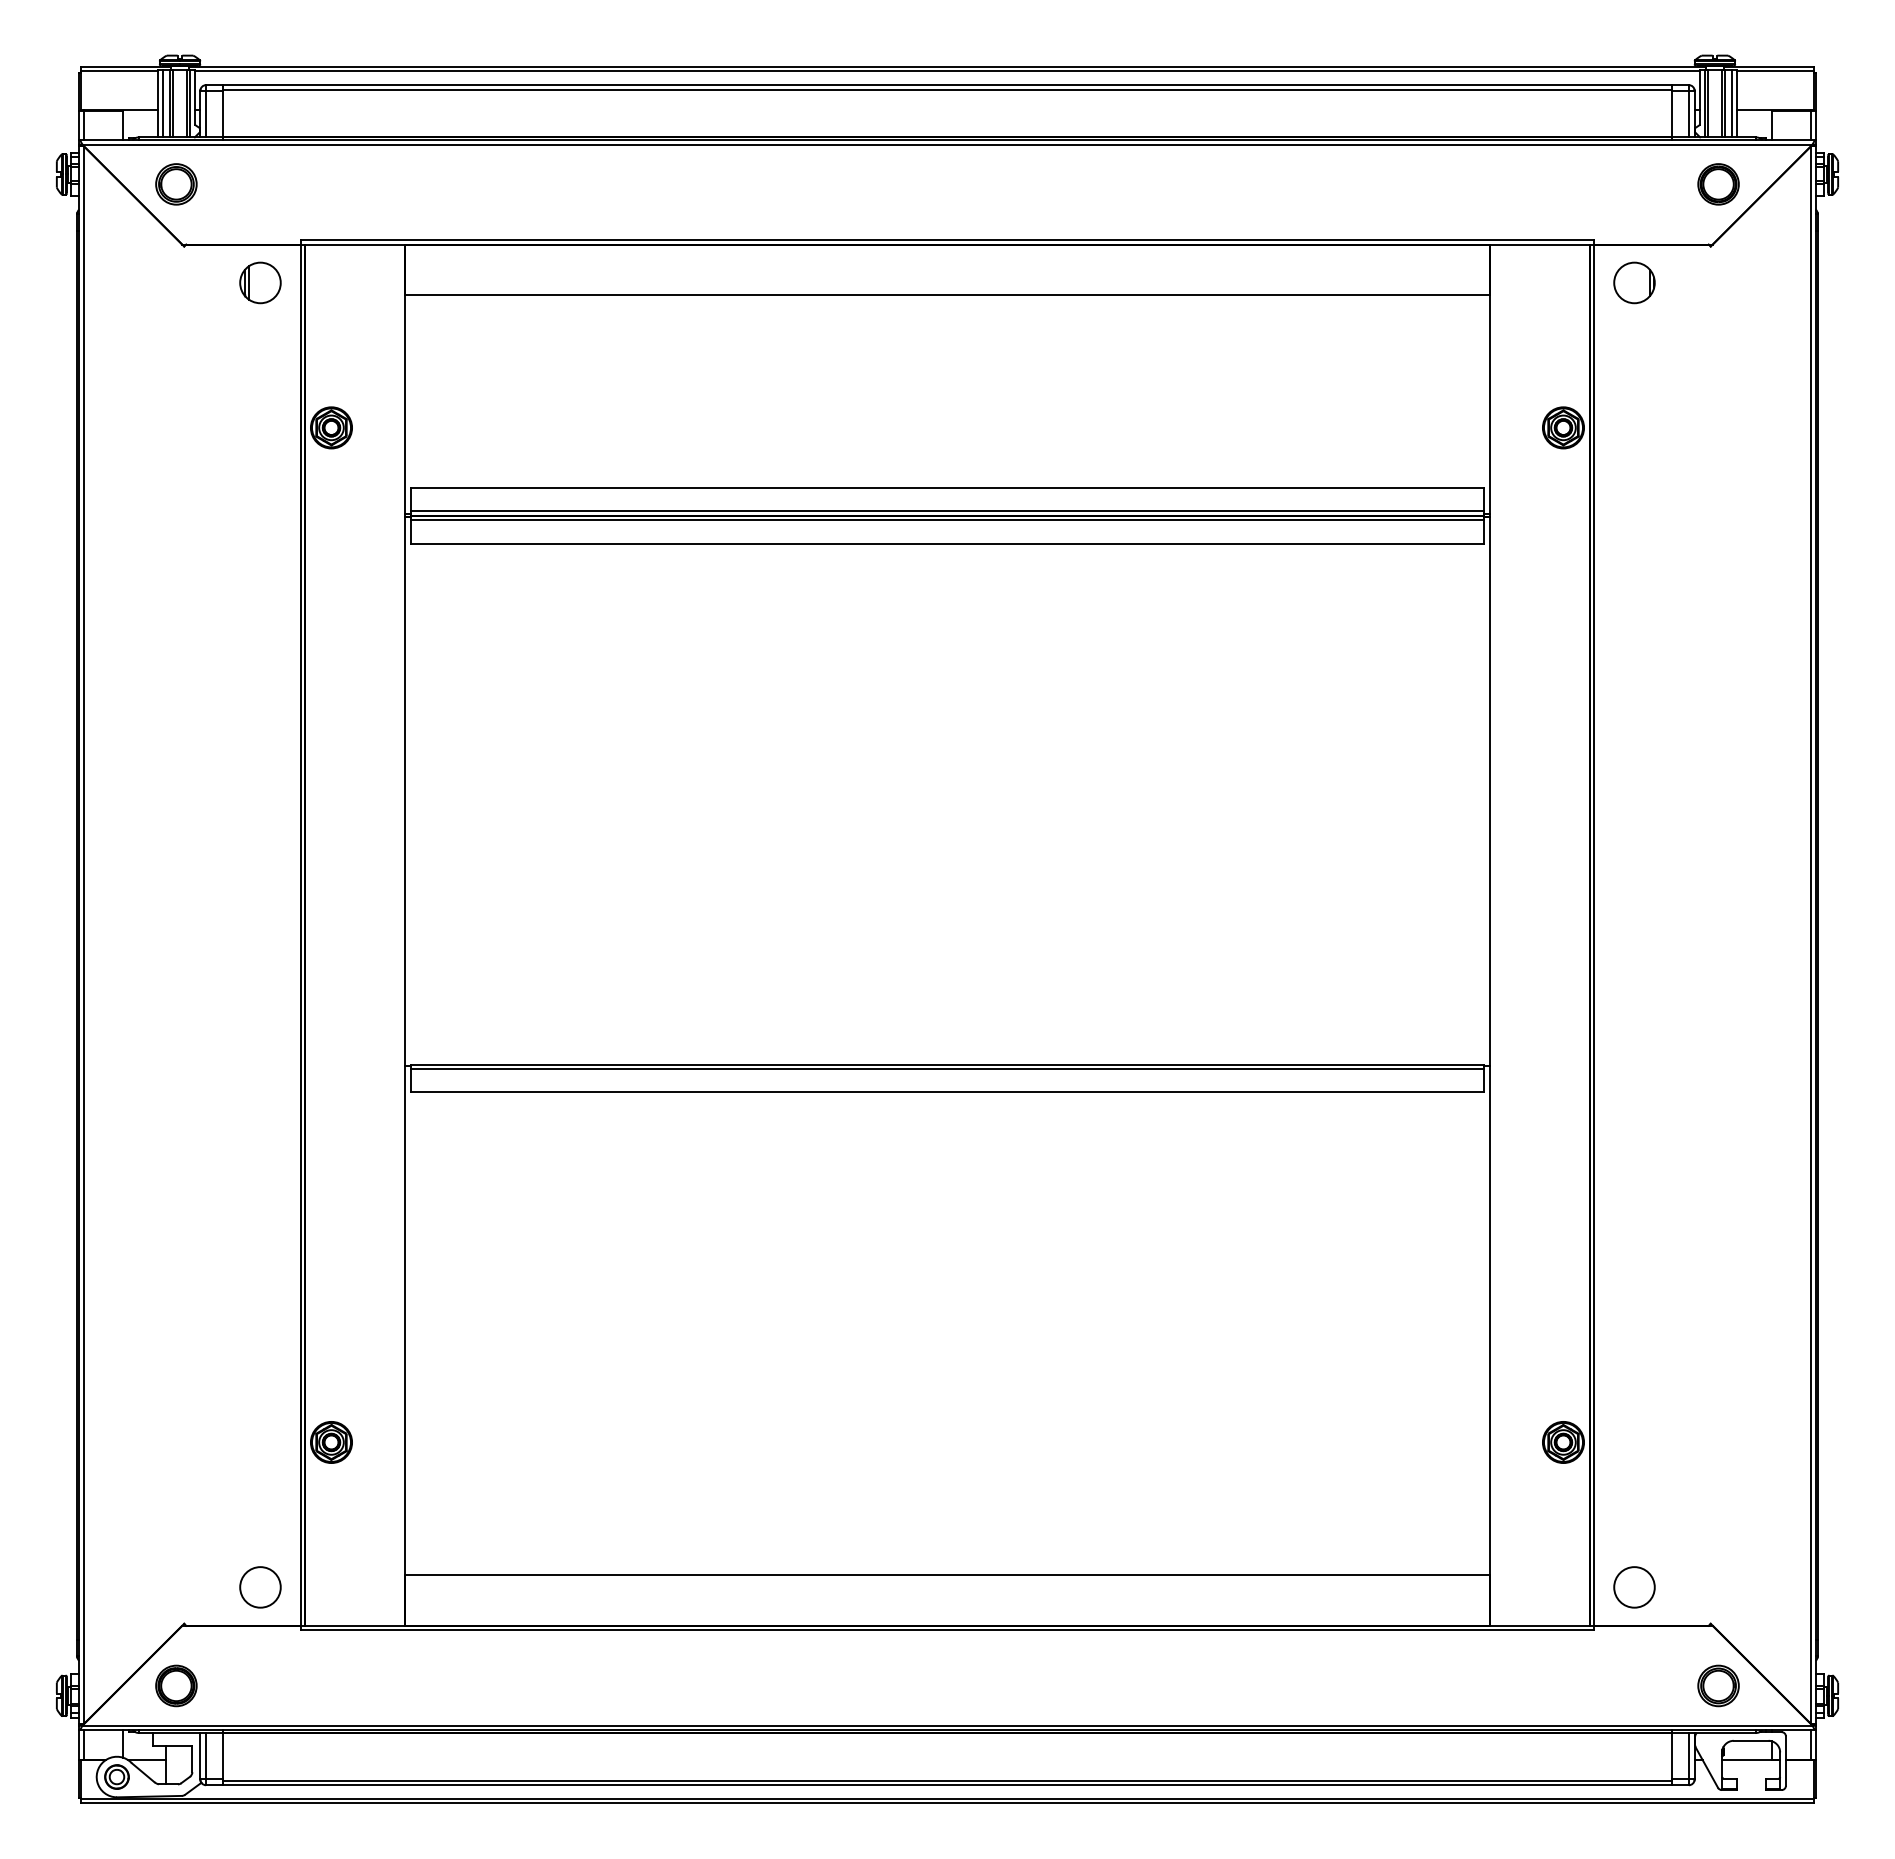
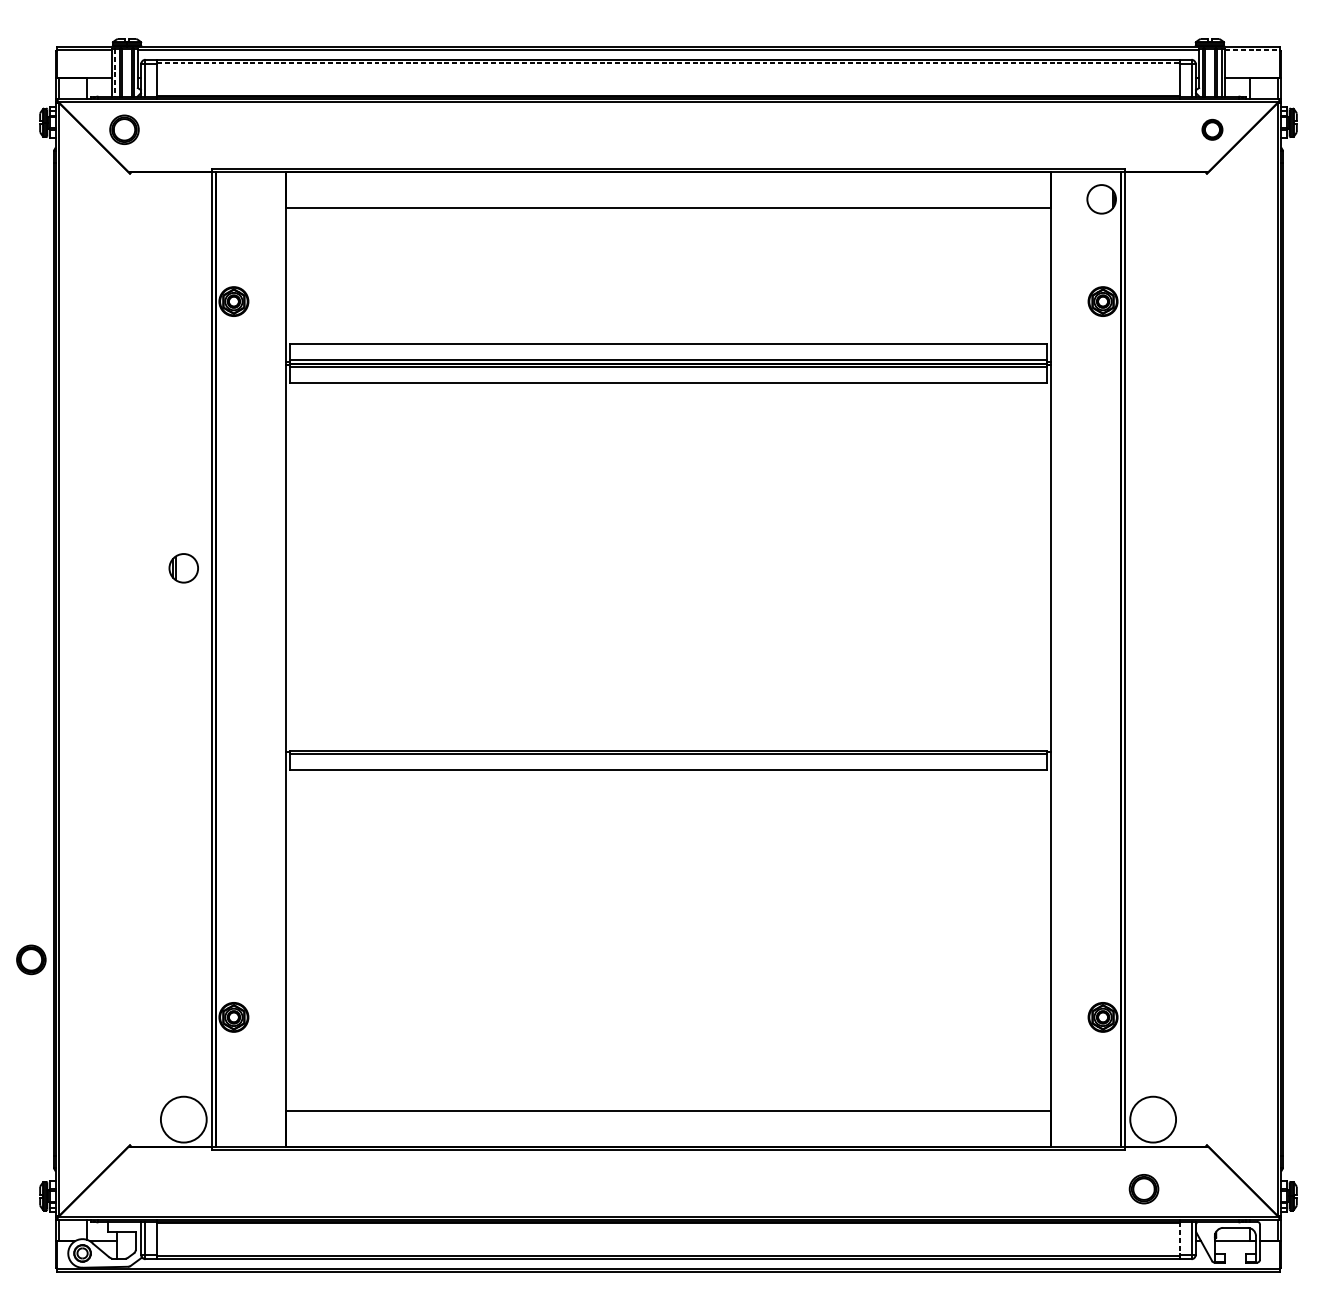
line: (1775, 71) -> (1252, 50), solid -> dashed
line: (947, 89) -> (668, 62), solid -> dashed
line: (162, 103) -> (114, 72), solid -> dashed
part: (1718, 184) -> (1212, 129), size x0.7
part: (260, 282) -> (183, 568), moved
part: (1634, 282) -> (1101, 199), moved
circle: (260, 1587) -> (183, 1119), size x1.6
circle: (1634, 1587) -> (1153, 1119), size x1.6
part: (176, 1685) -> (31, 959), moved
part: (1718, 1685) -> (1144, 1188), moved
line: (1672, 1756) -> (1179, 1238), solid -> dashed

